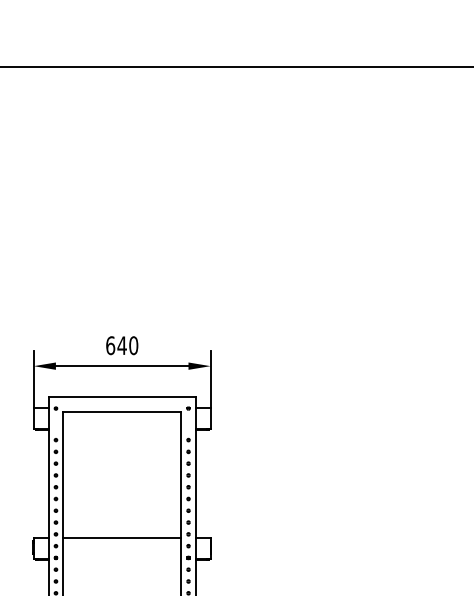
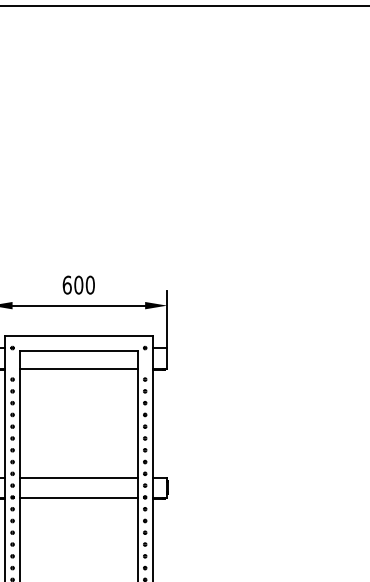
text: (121, 345) -> (78, 284), 640 -> 600
line: (122, 429) -> (79, 368), added
line: (122, 558) -> (79, 497), added

